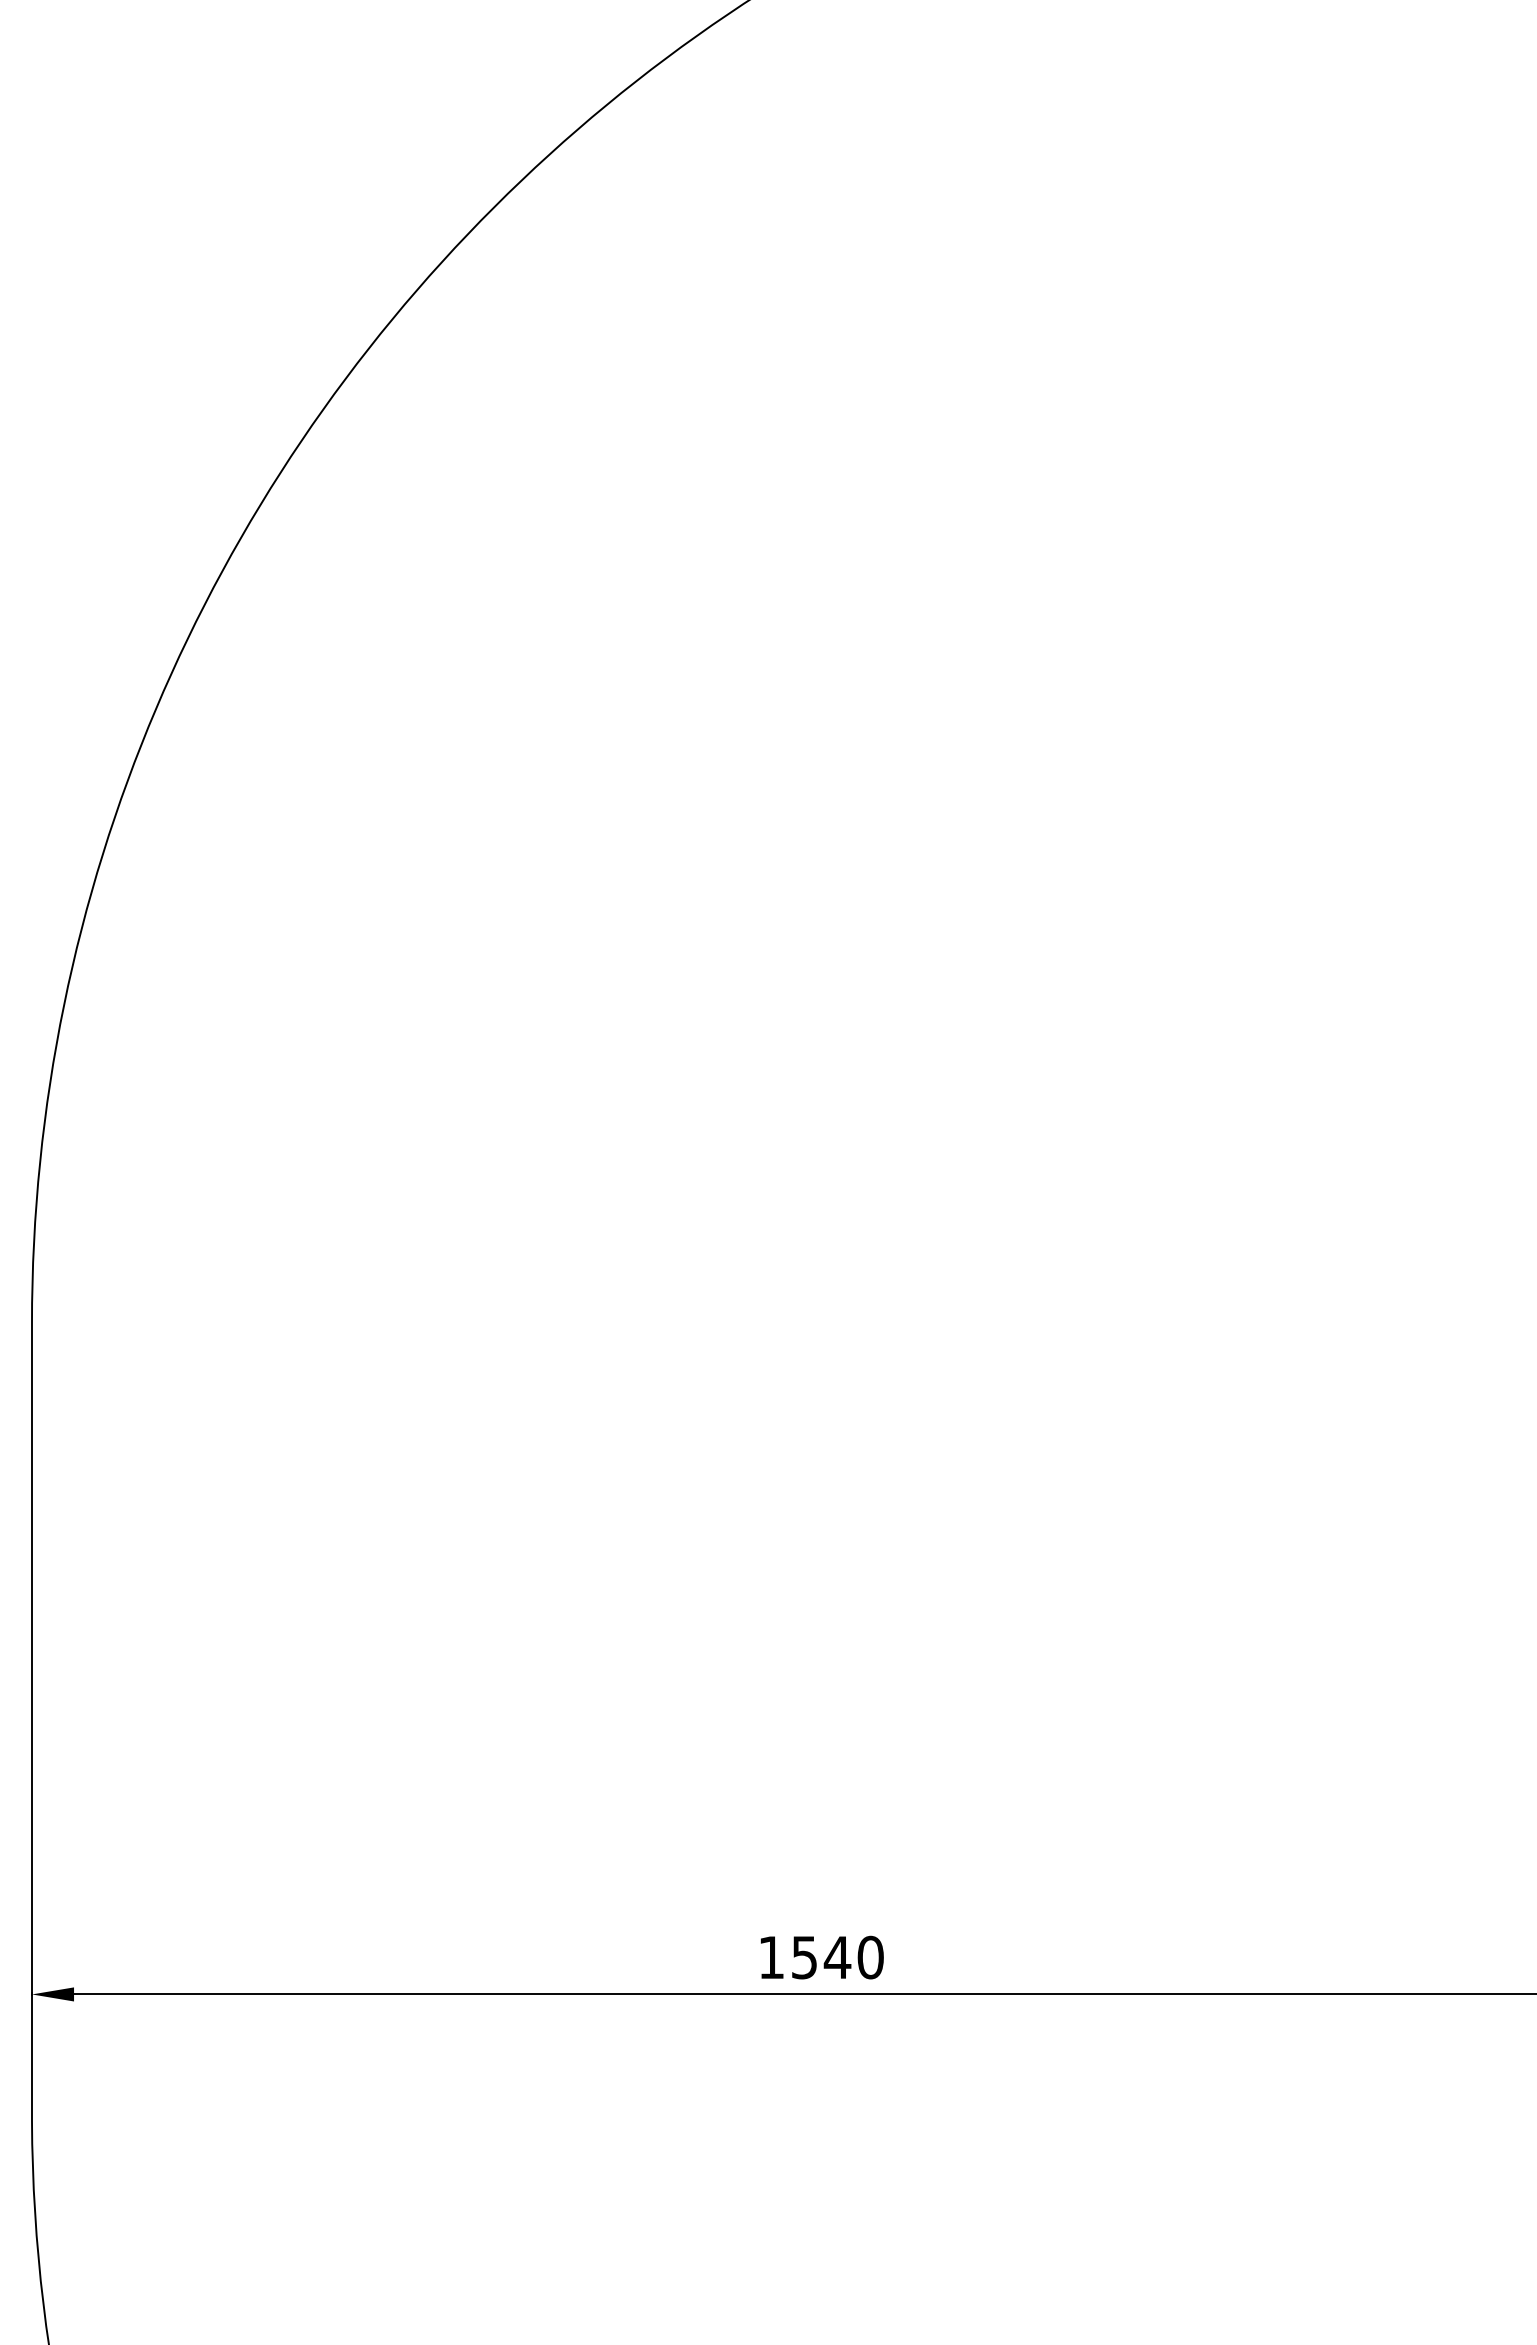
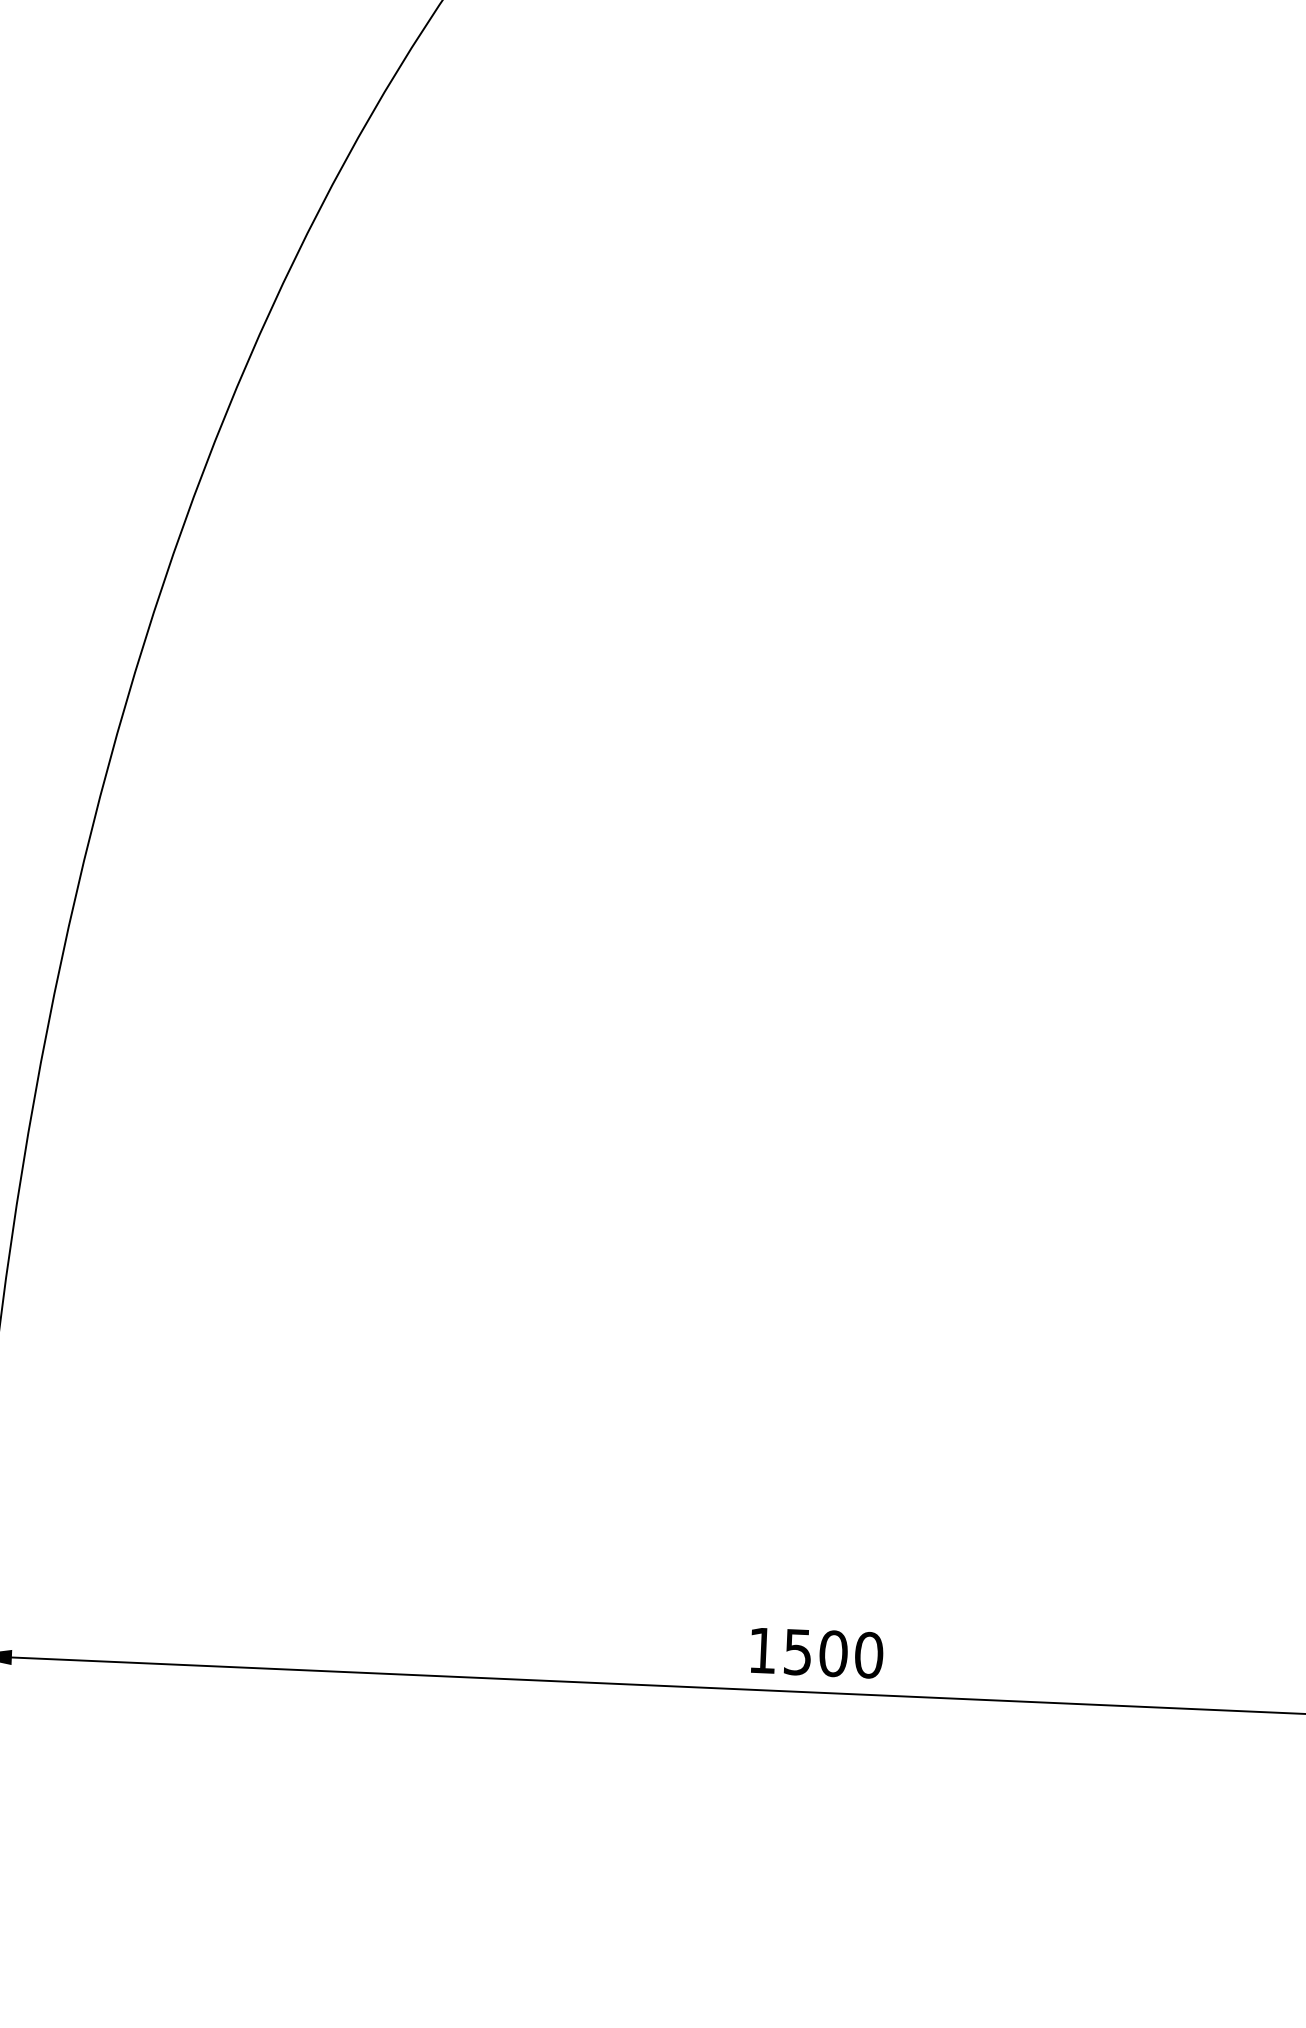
text: (837, 1957) -> (833, 1653), 1540 -> 1500

